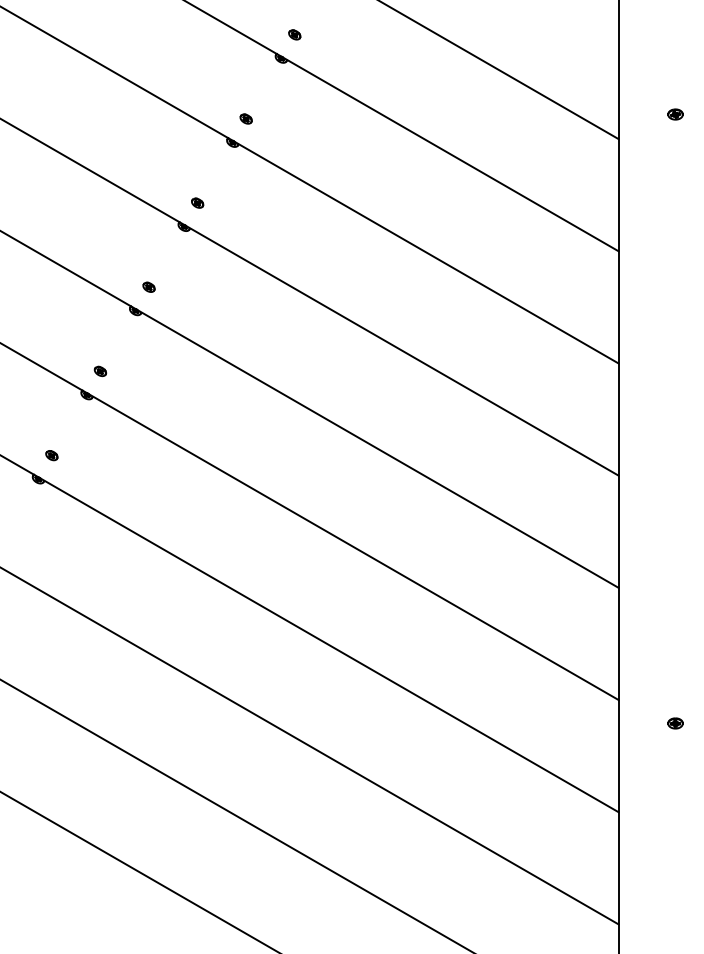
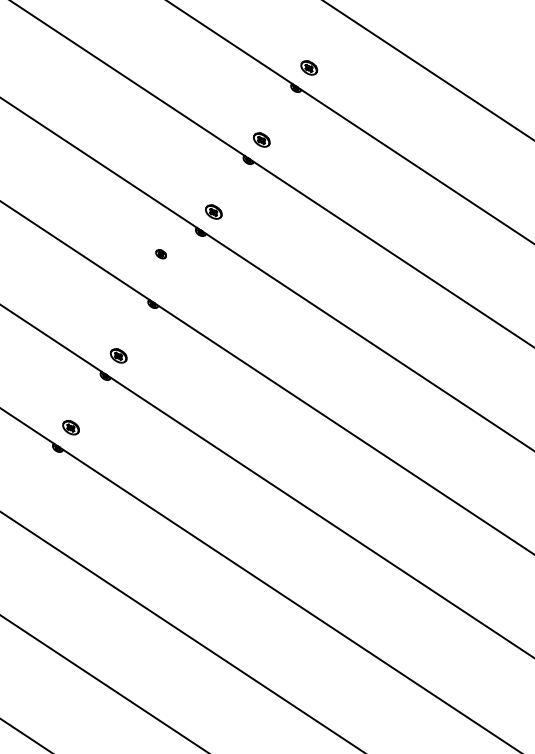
part: (294, 34) -> (309, 67), size x1.6
part: (245, 118) -> (261, 139), size x1.6
part: (197, 202) -> (213, 211), size x1.6
part: (148, 286) -> (160, 253), moved
part: (100, 371) -> (118, 355), size x1.6
part: (51, 455) -> (70, 427), size x1.6

